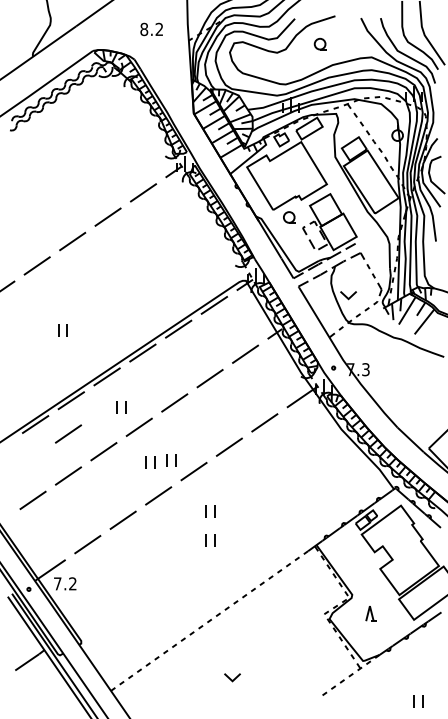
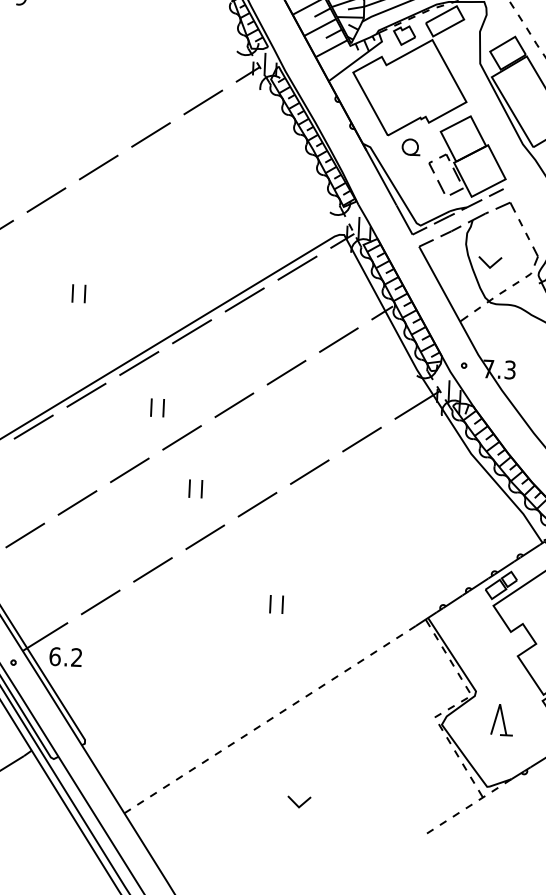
line: (68, 433) -> (80, 442), removed
part: (171, 460) -> (225, 487), removed
part: (210, 511) -> (278, 562), removed
text: (57, 583) -> (54, 656), 7.2 -> 6.2
part: (370, 613) -> (500, 719), size x1.43

